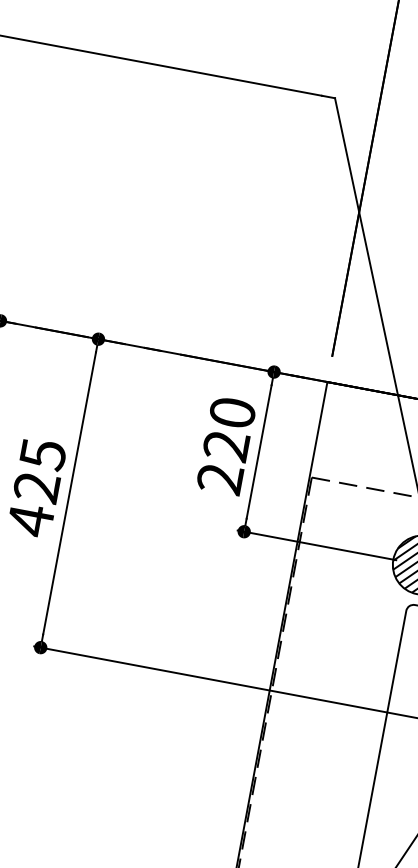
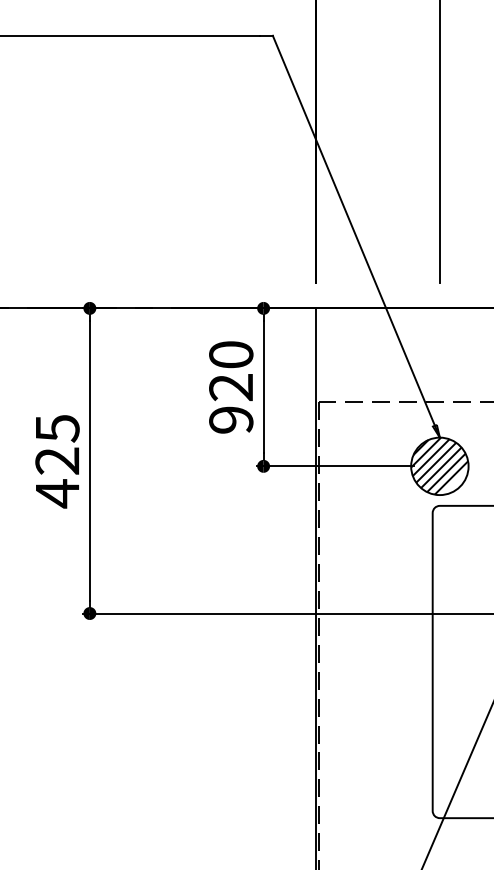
text: (220, 478) -> (231, 419), 220 -> 920

